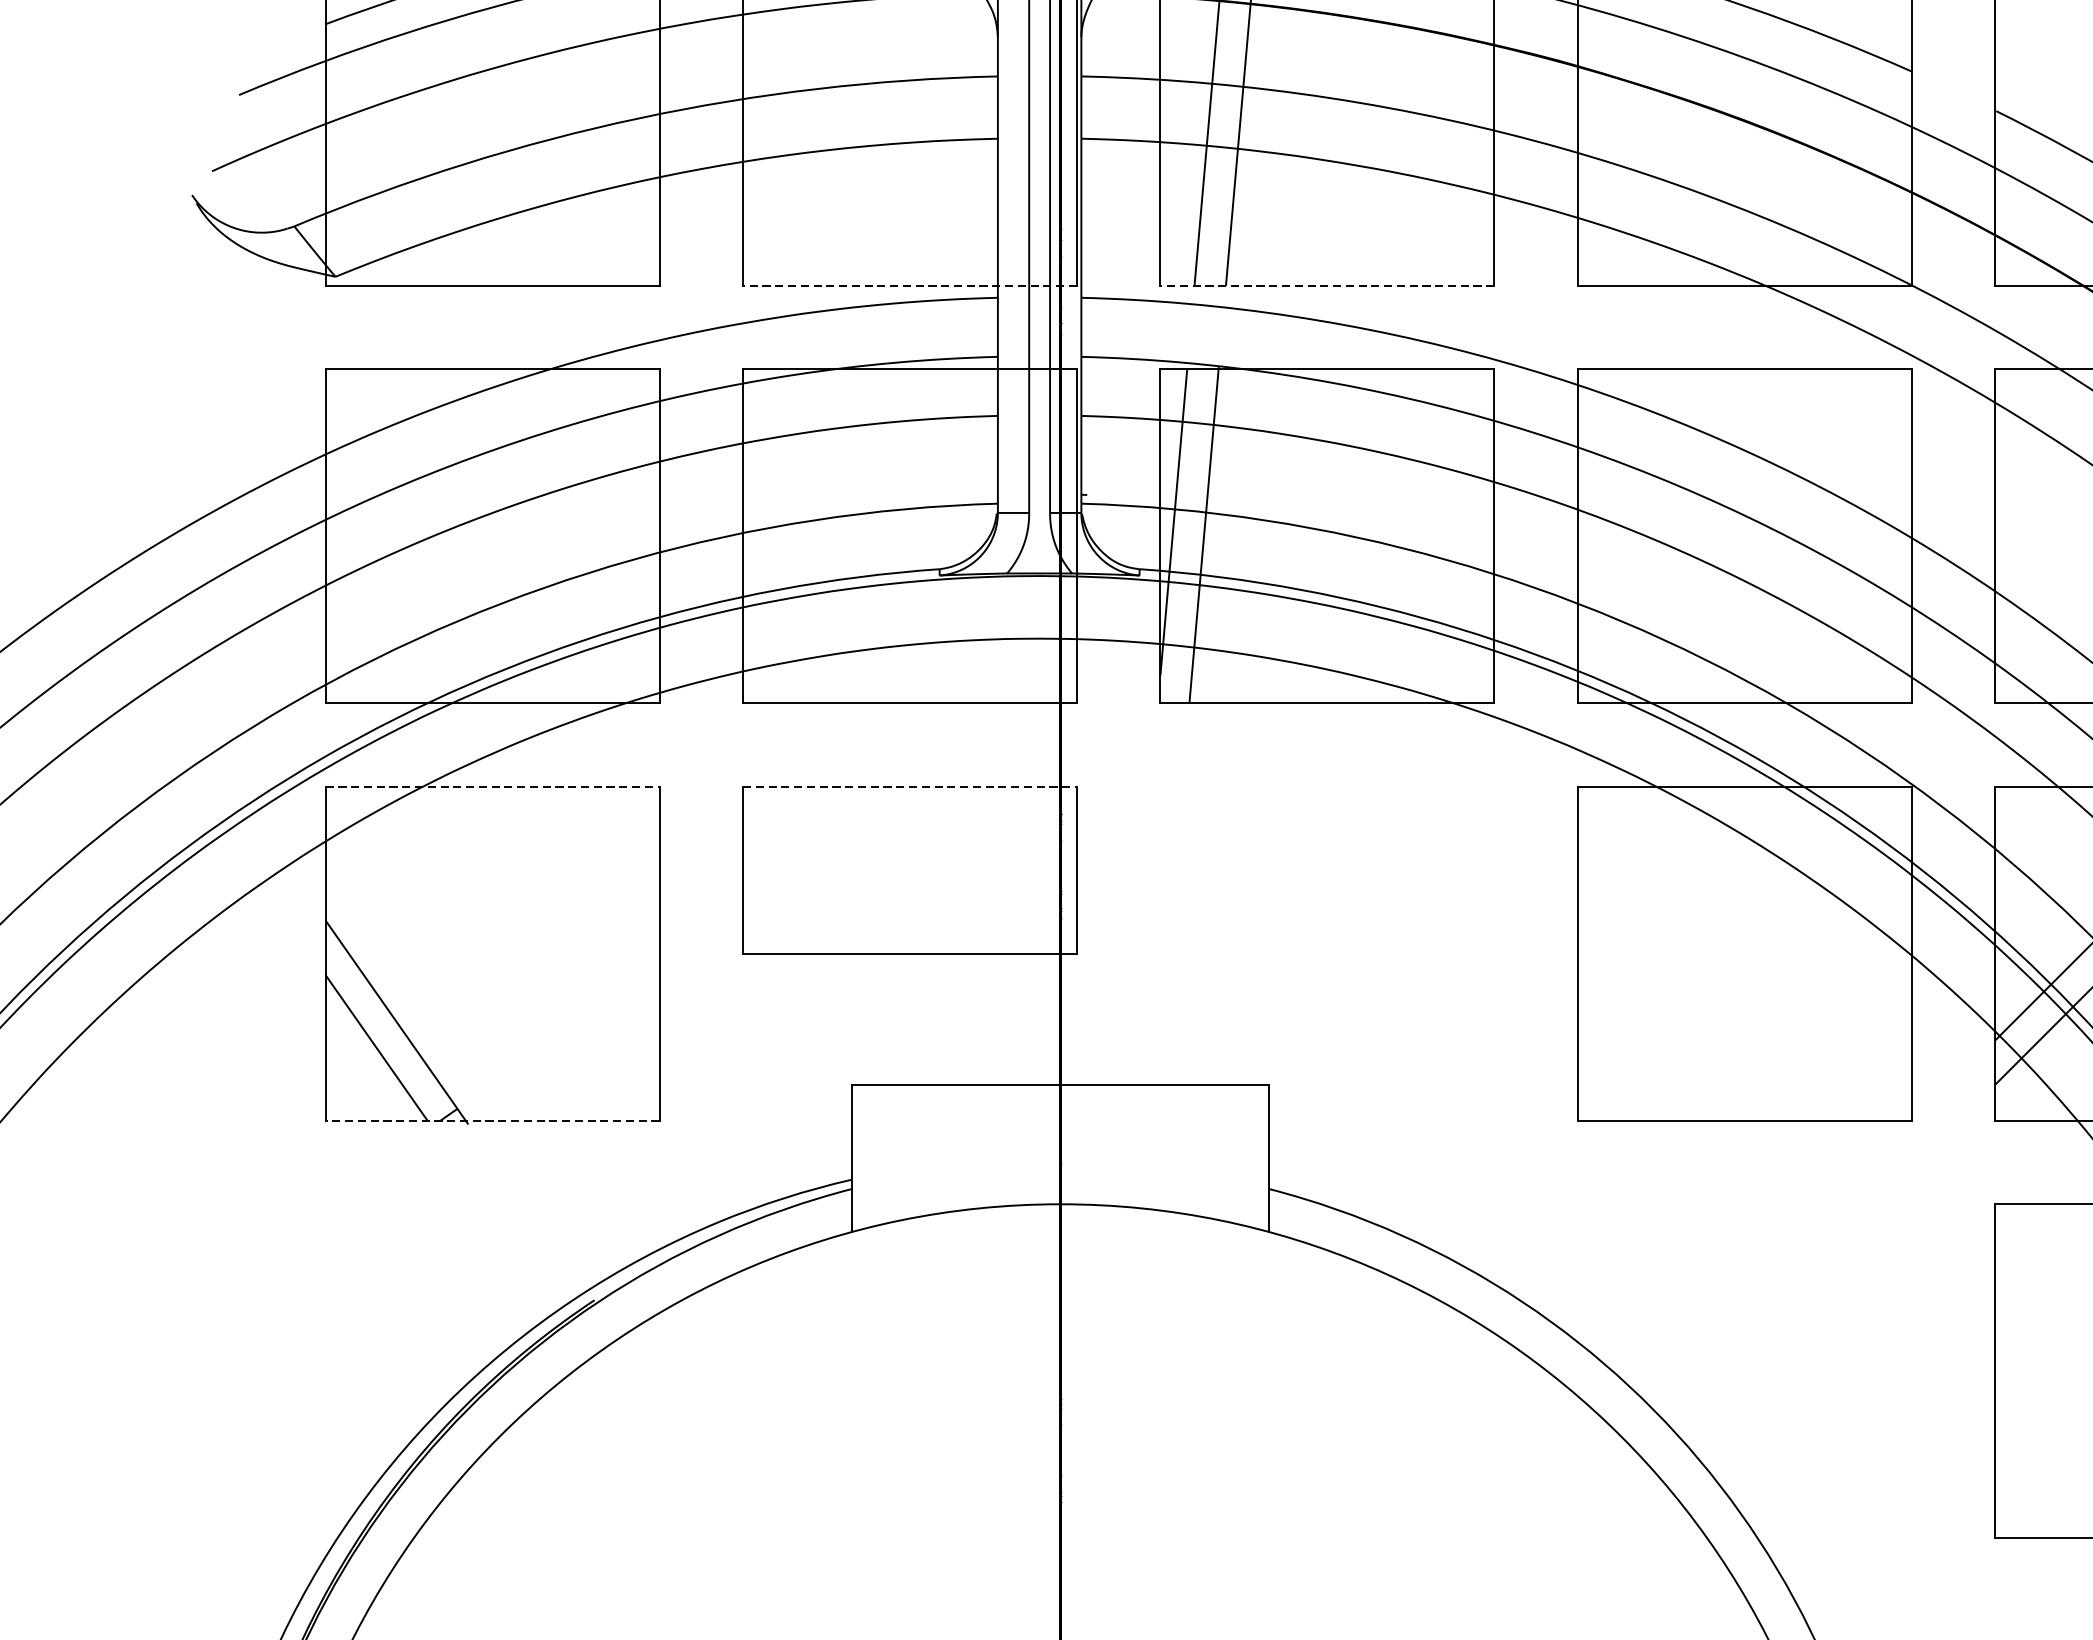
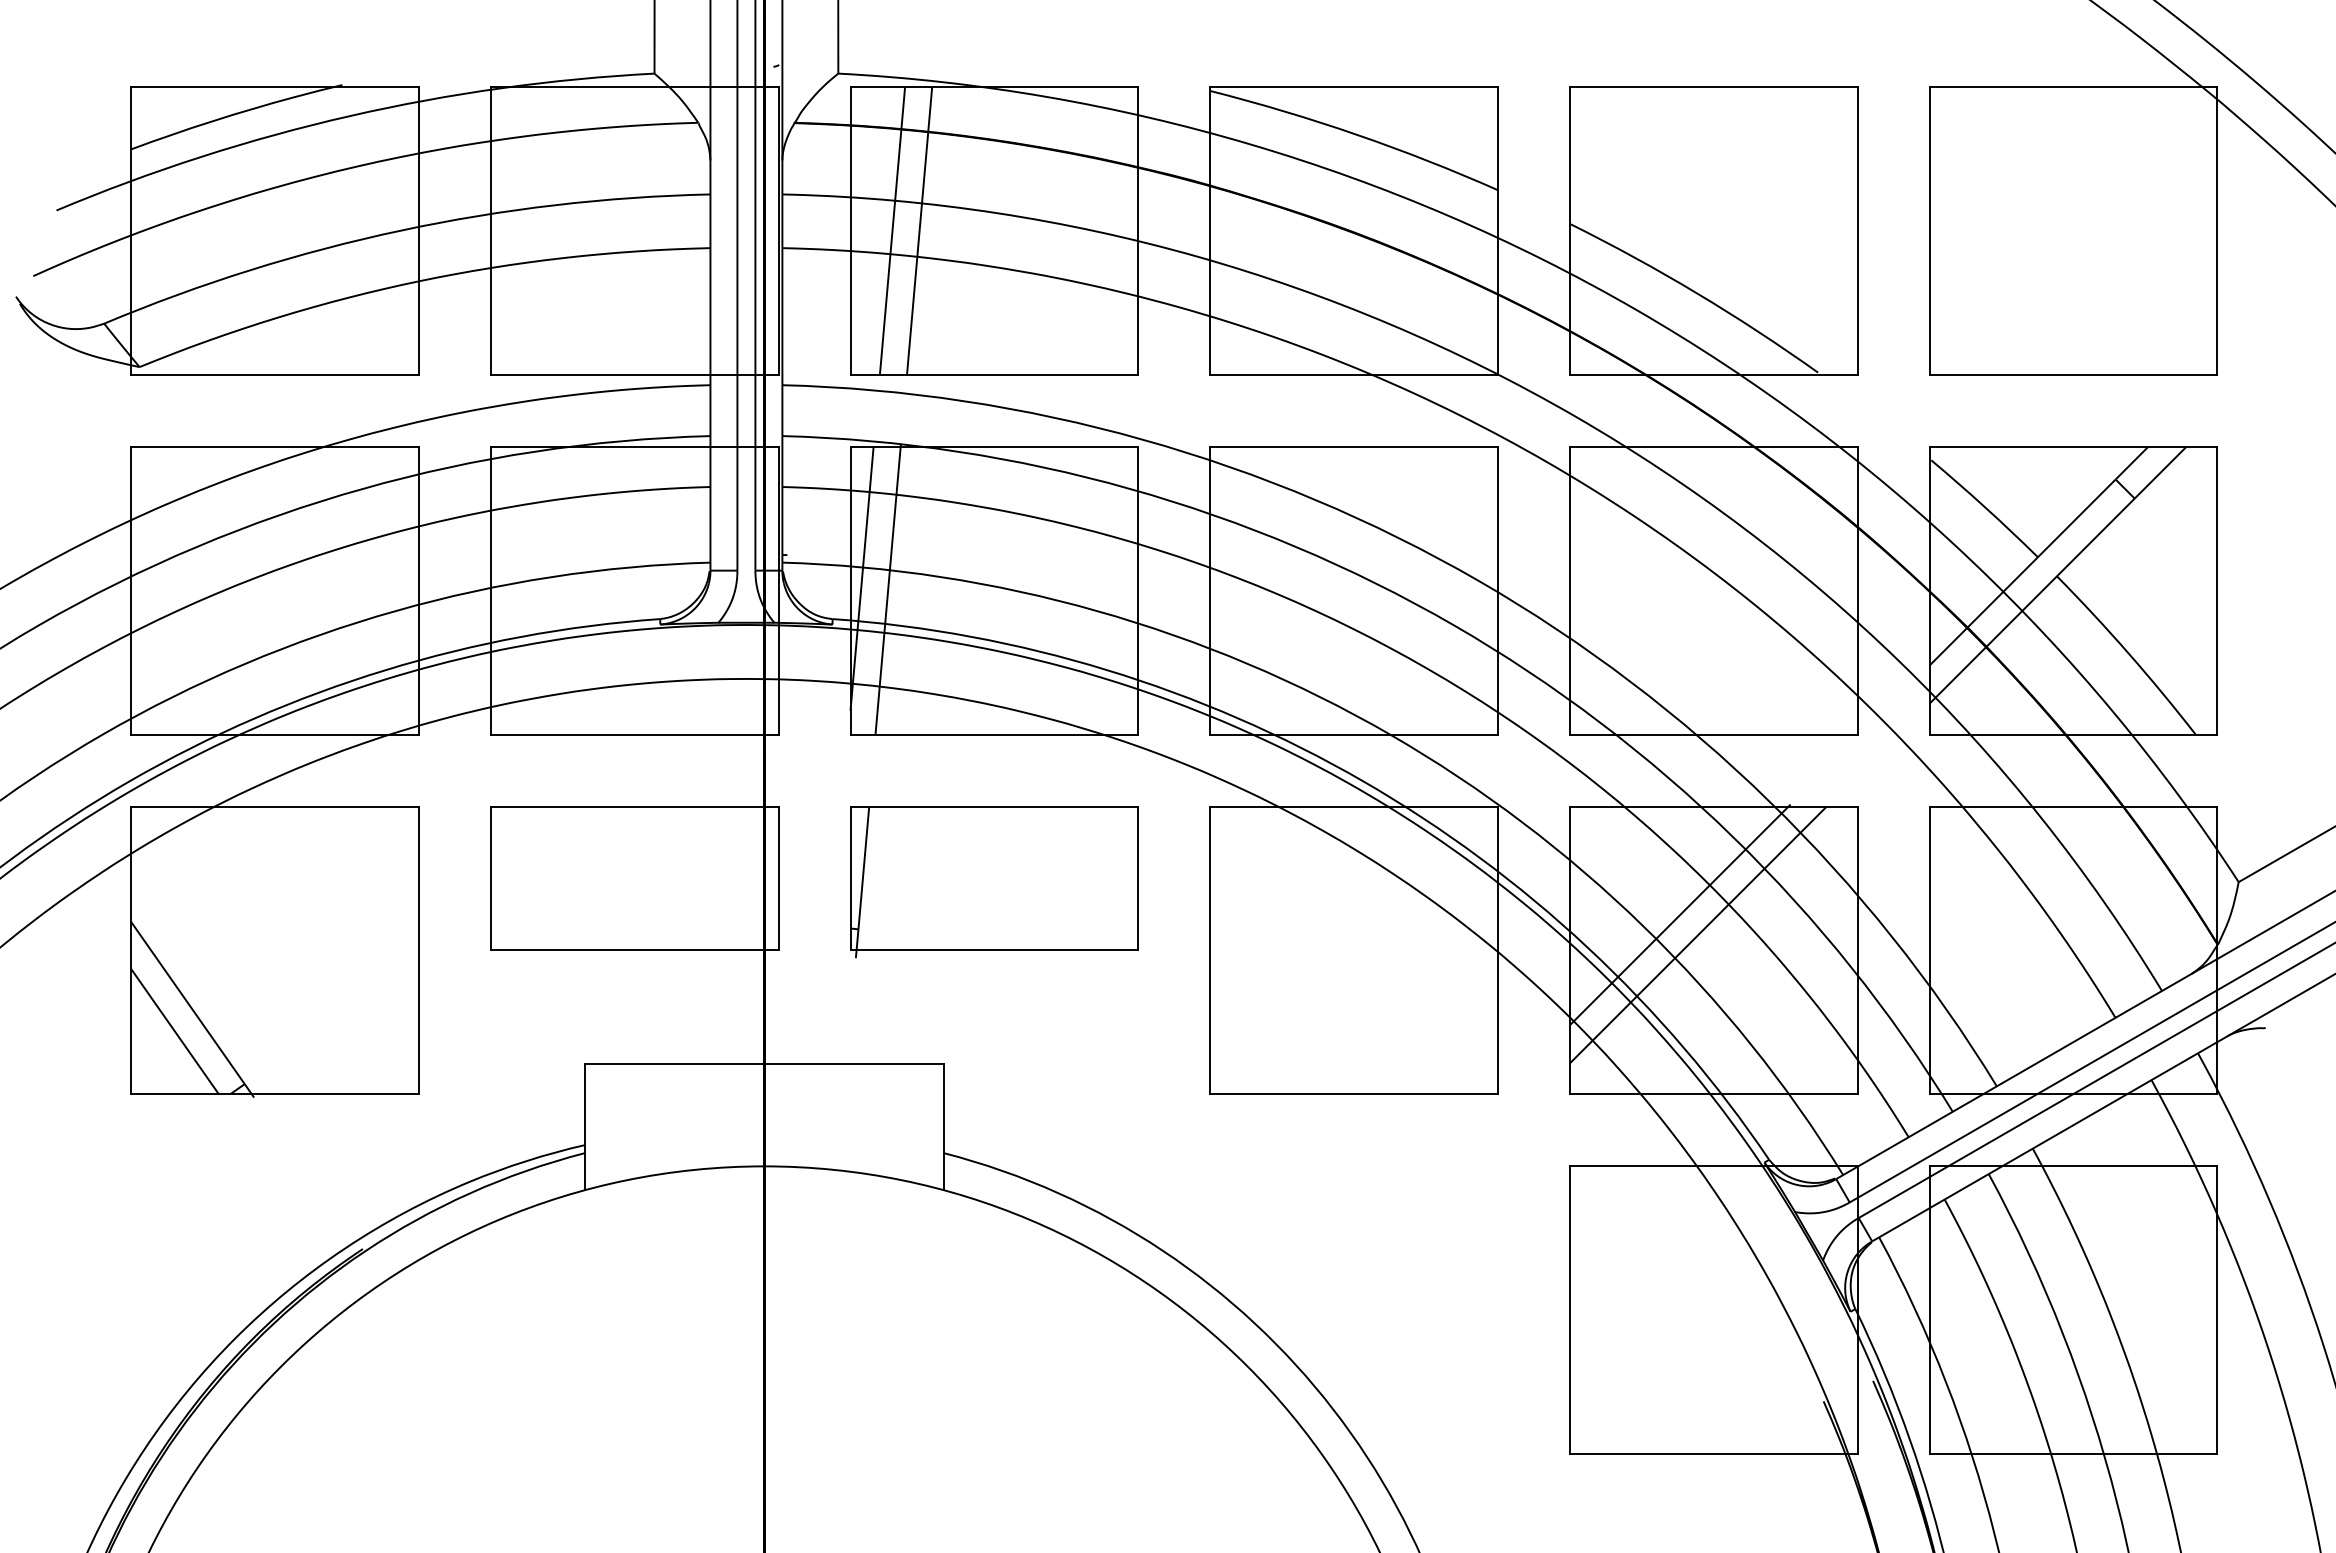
line: (909, 285) -> (634, 374), dashed -> solid
line: (1327, 285) -> (994, 374), dashed -> solid
line: (492, 786) -> (274, 806), dashed -> solid
line: (909, 786) -> (634, 806), dashed -> solid
part: (1327, 874) -> (994, 882), added
line: (492, 1120) -> (274, 1094), dashed -> solid

